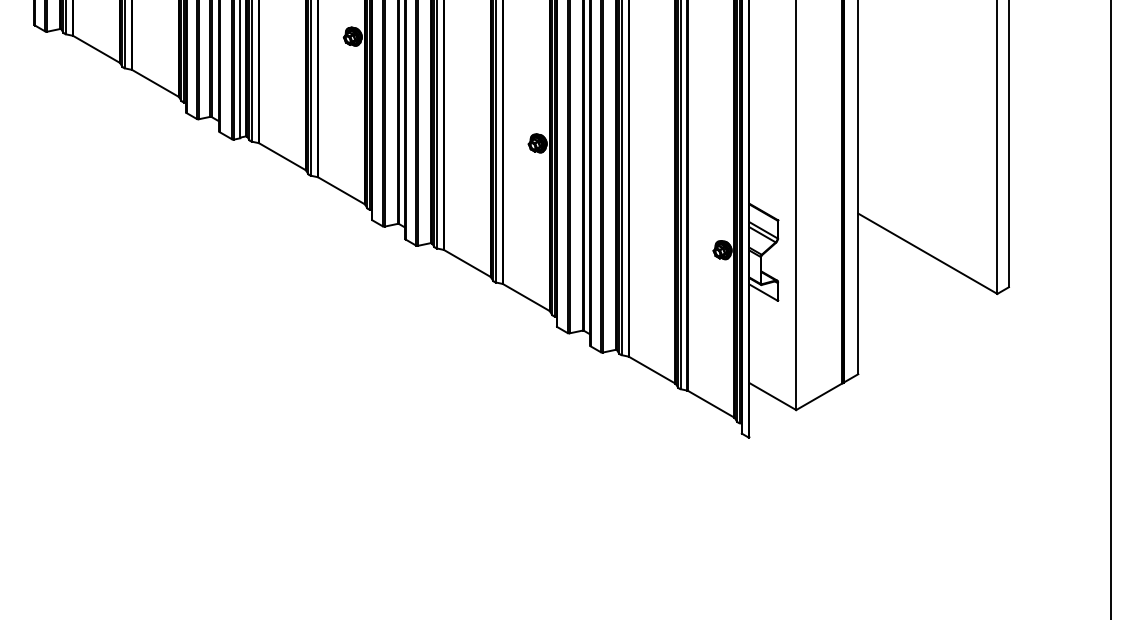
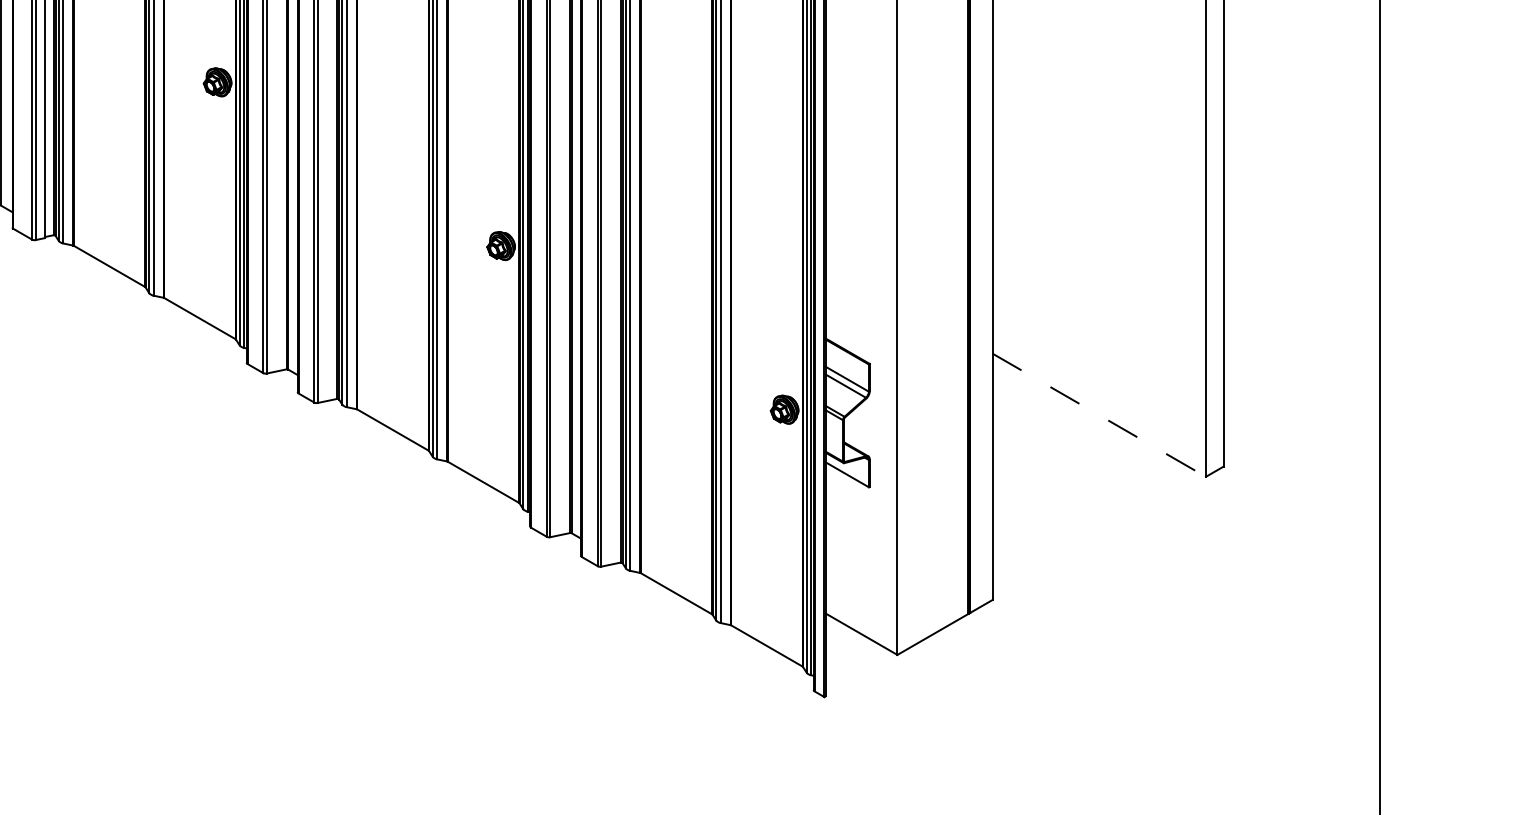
line: (928, 254) -> (1100, 416), solid -> dashed

